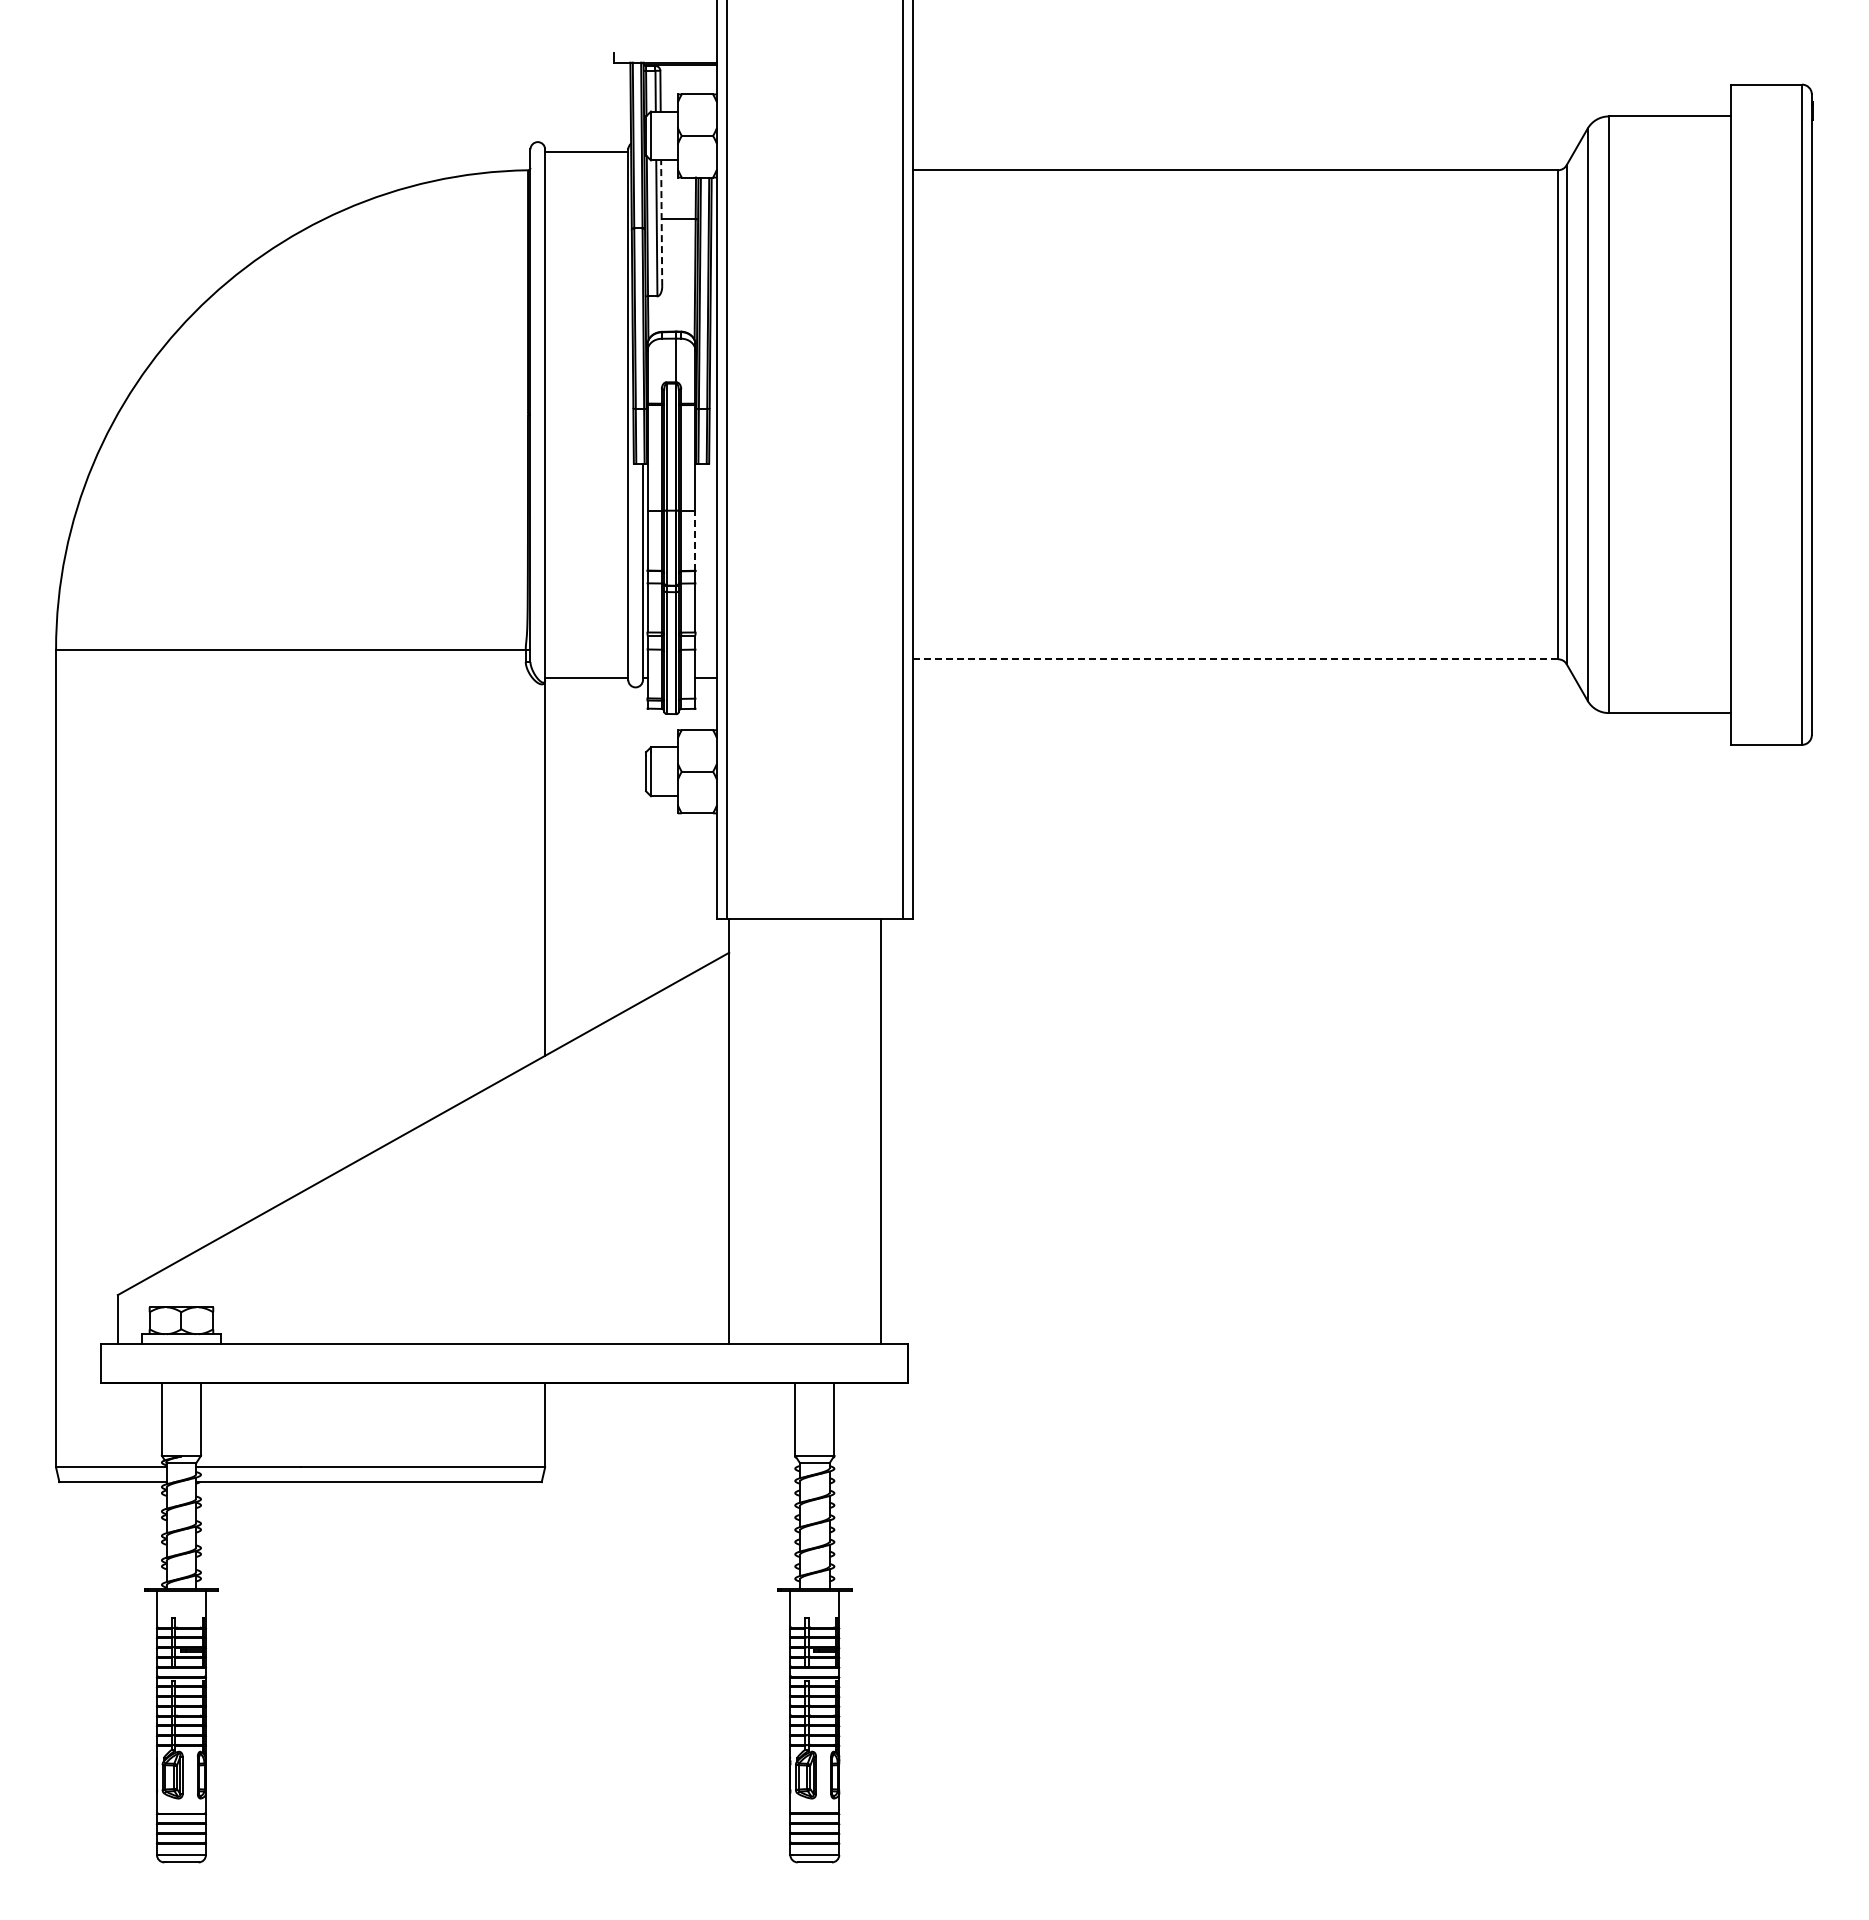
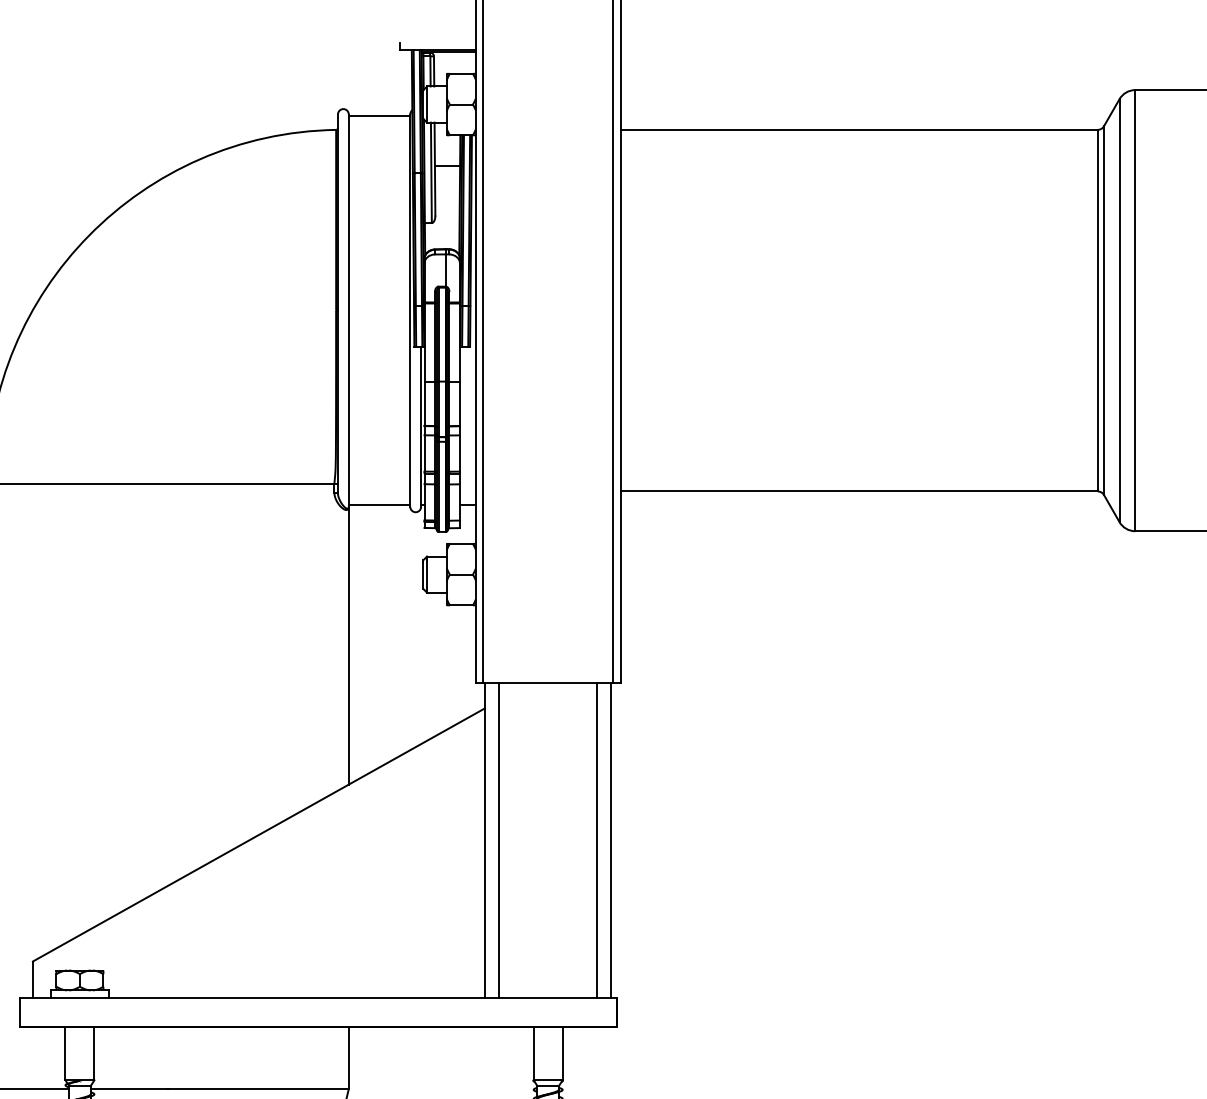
line: (661, 223) -> (434, 169), dashed -> solid
line: (695, 540) -> (459, 403), dashed -> solid
line: (1235, 659) -> (859, 491), dashed -> solid
line: (748, 1131) -> (499, 840), added
line: (900, 1131) -> (611, 840), added

